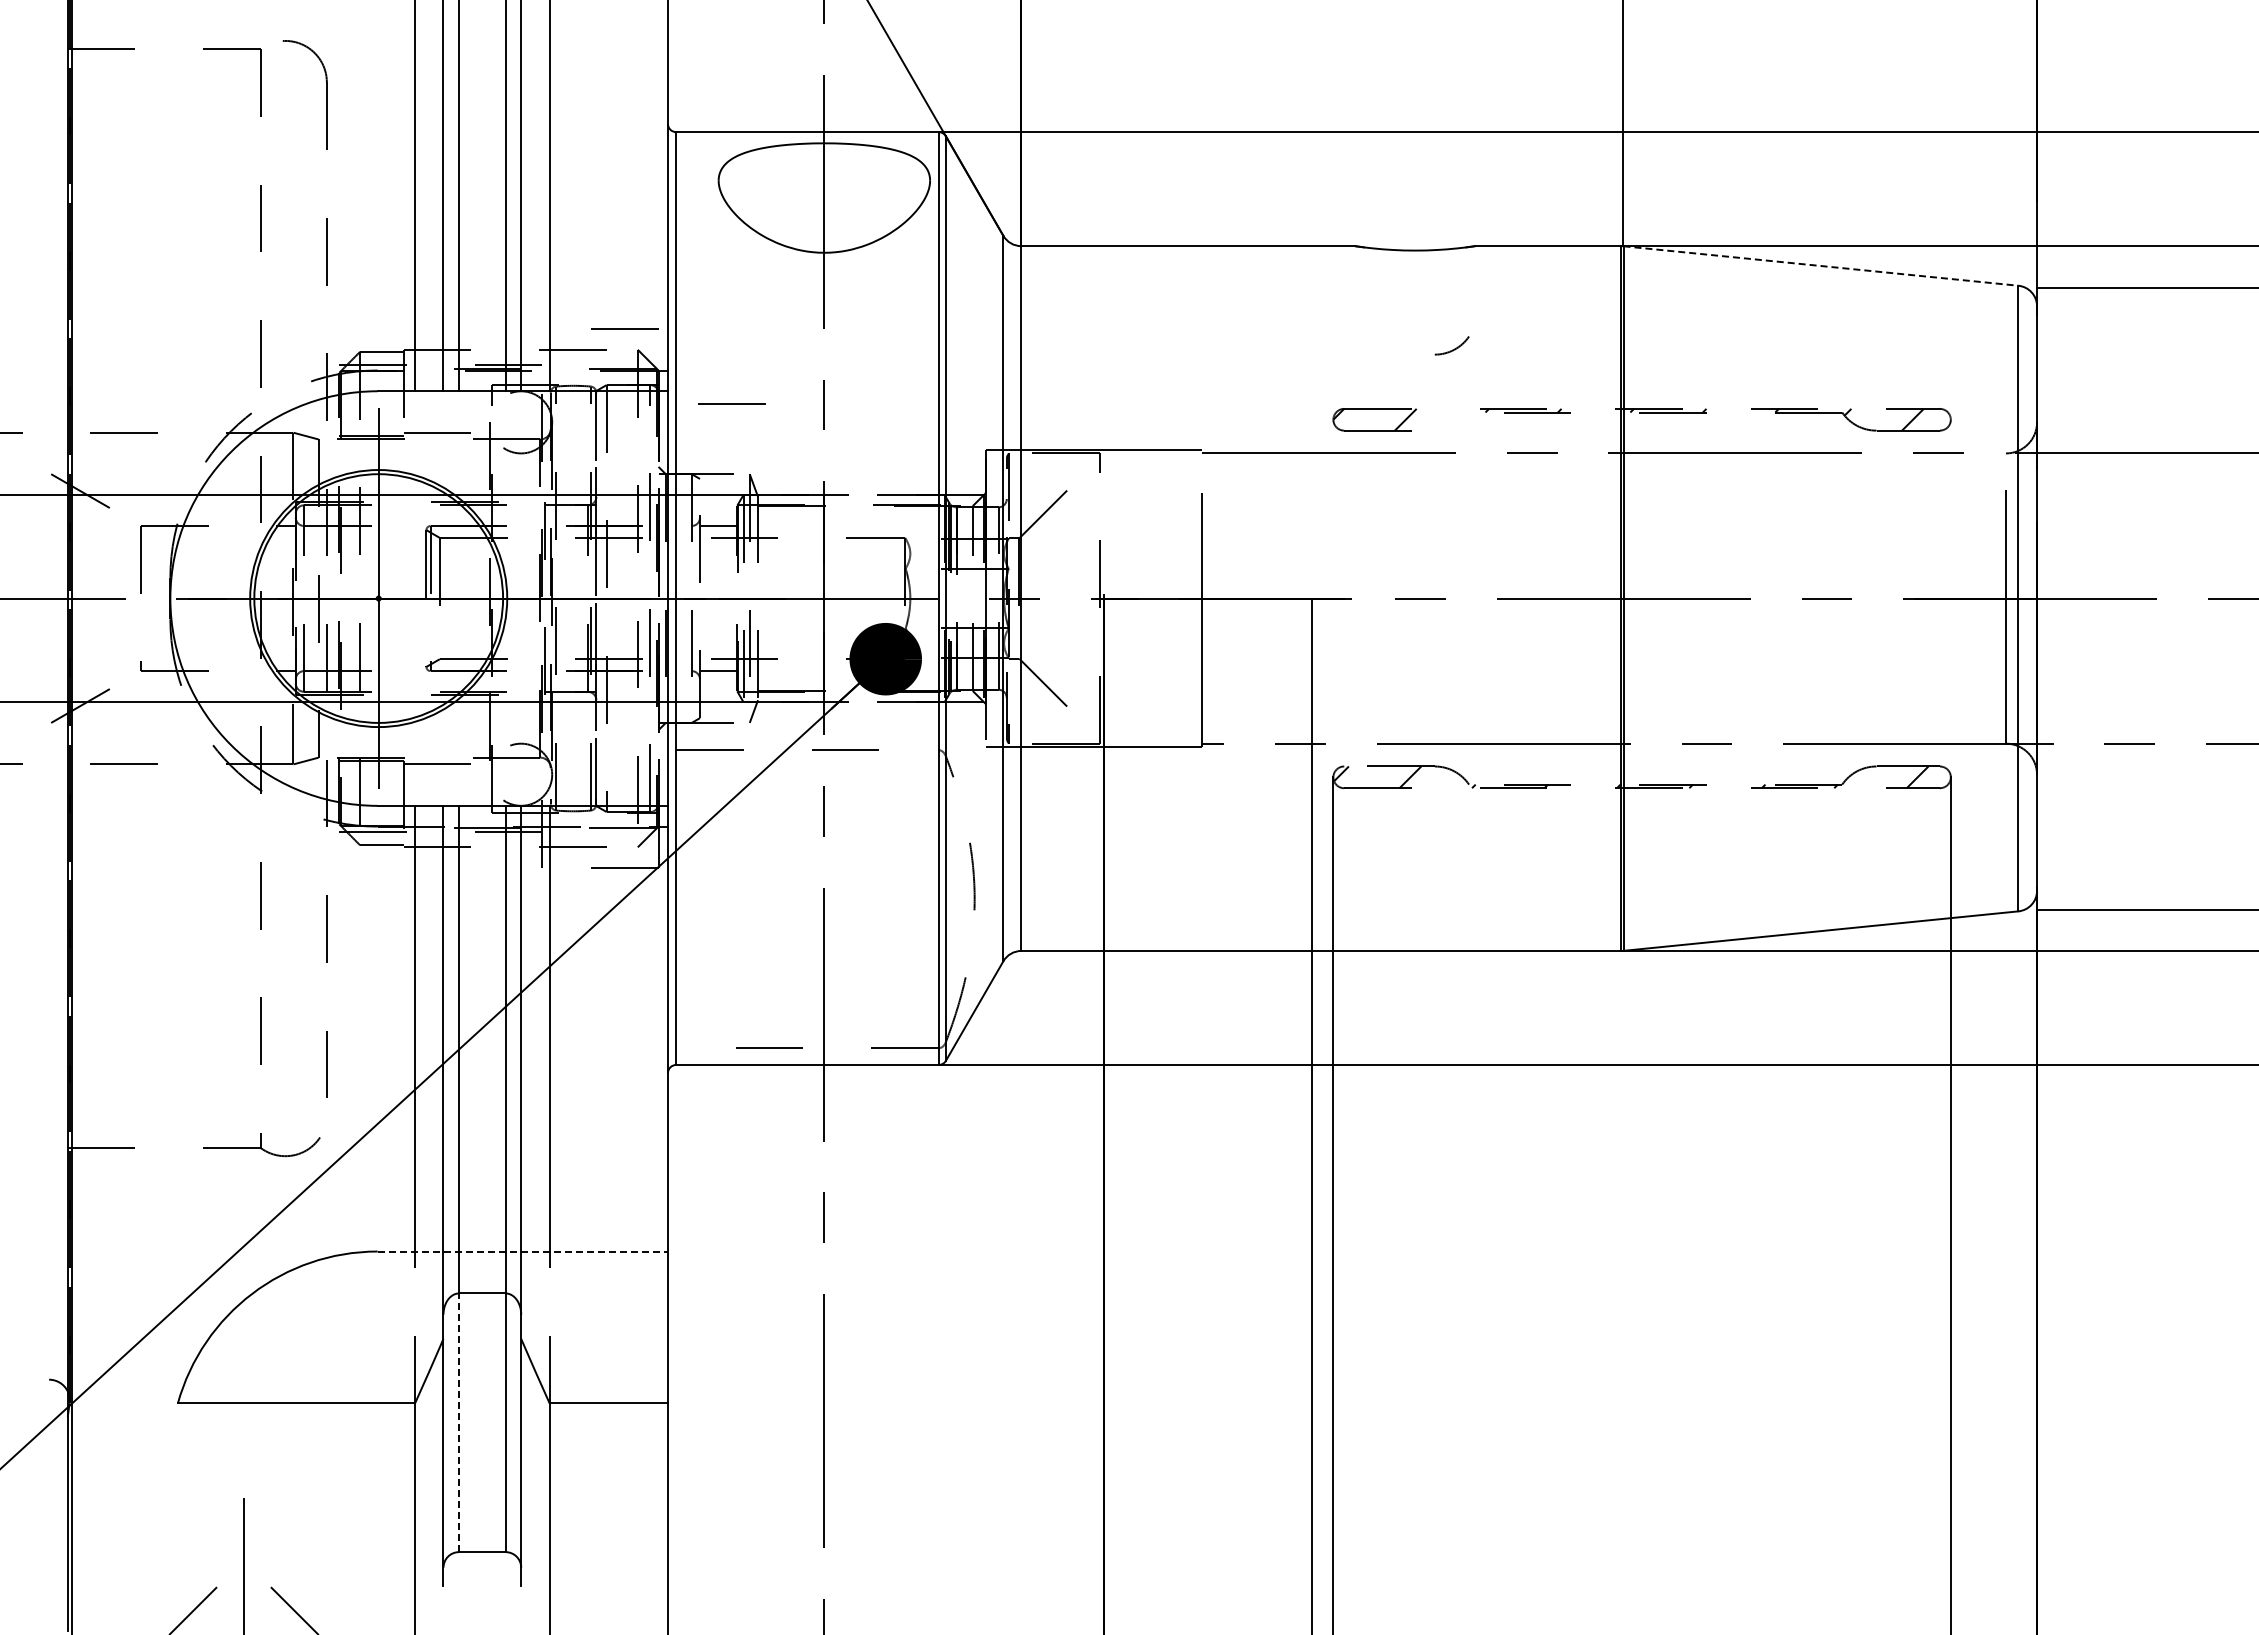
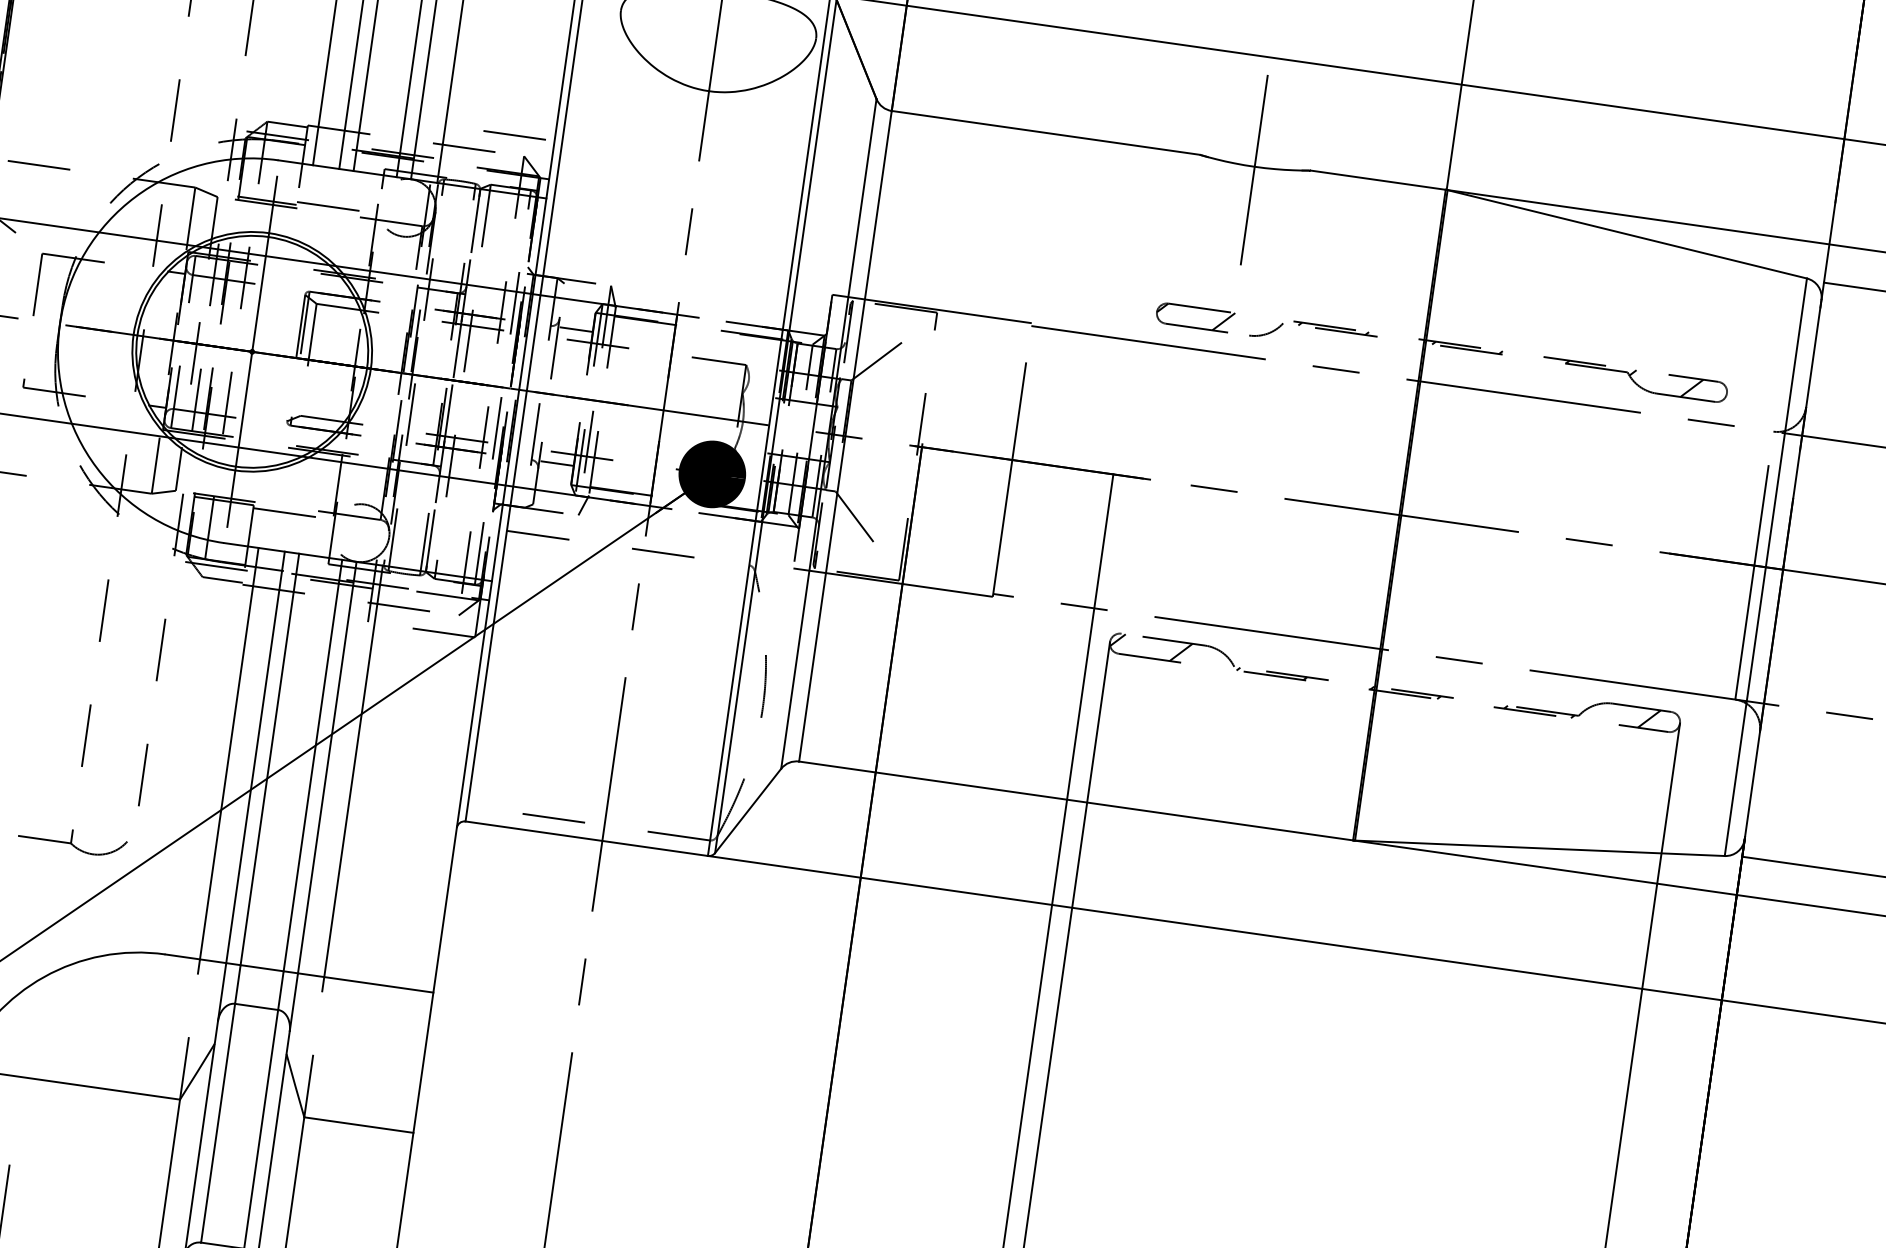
line: (1415, 254) -> (1254, 170), added
line: (1821, 266) -> (1627, 234), dashed -> solid
arc: (1452, 349) -> (1266, 333), moved
line: (731, 403) -> (603, 218), removed
line: (523, 1251) -> (300, 973), dashed -> solid
line: (459, 1422) -> (218, 1123), dashed -> solid

